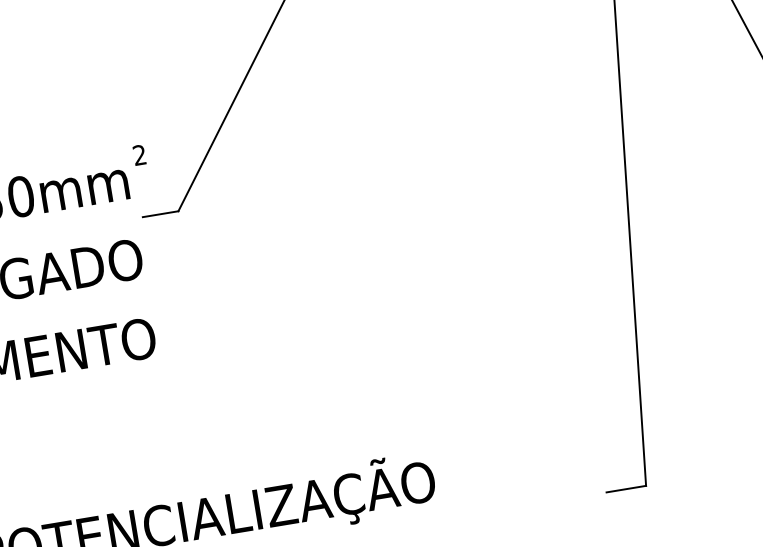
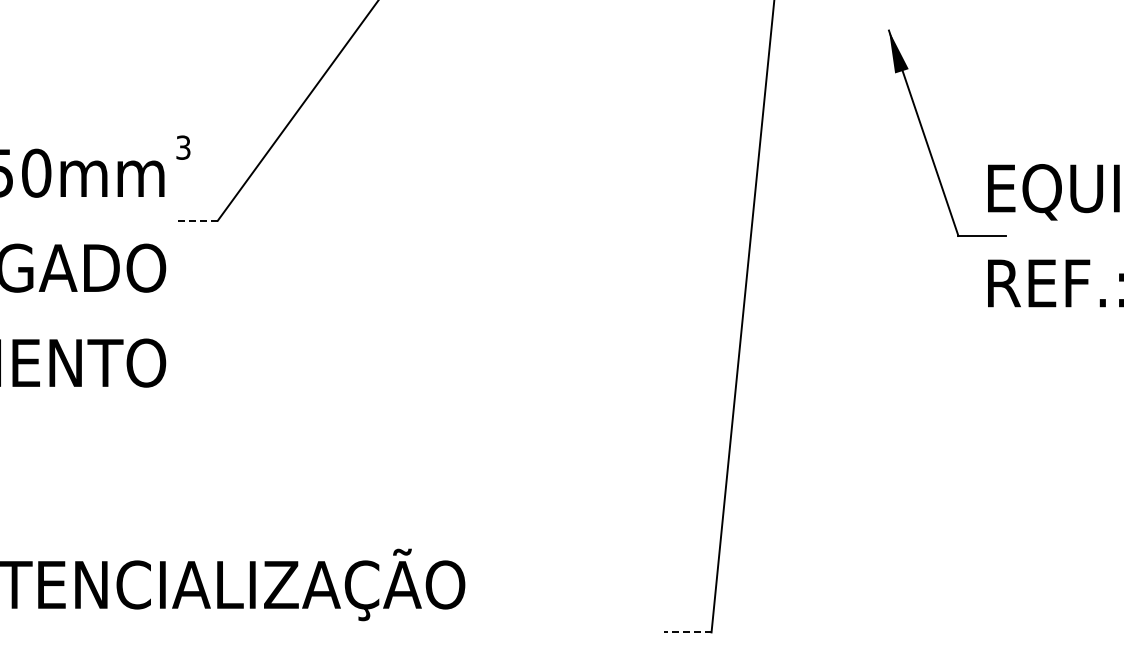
text: (139, 155) -> (183, 147), 2 -> 3
line: (159, 214) -> (195, 220), solid -> dashed
line: (626, 489) -> (687, 632), solid -> dashed

